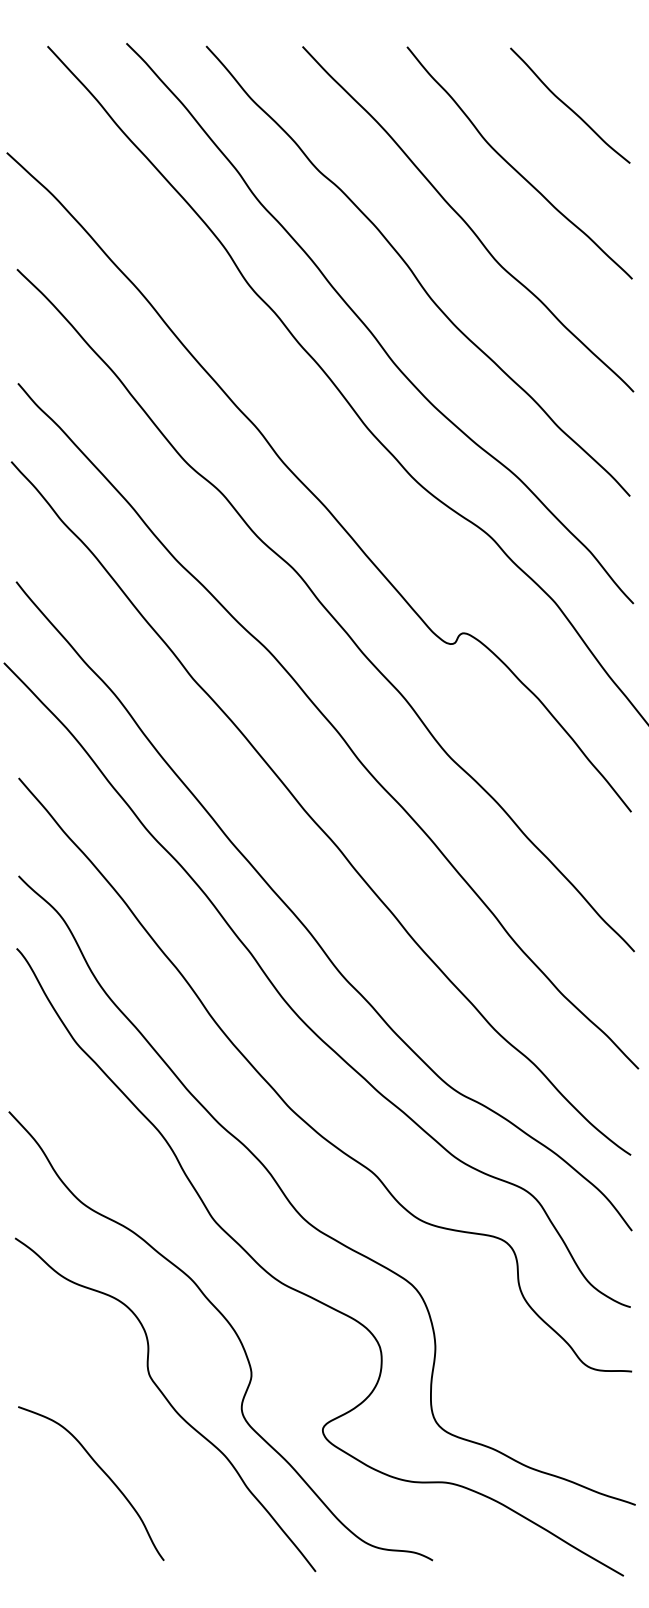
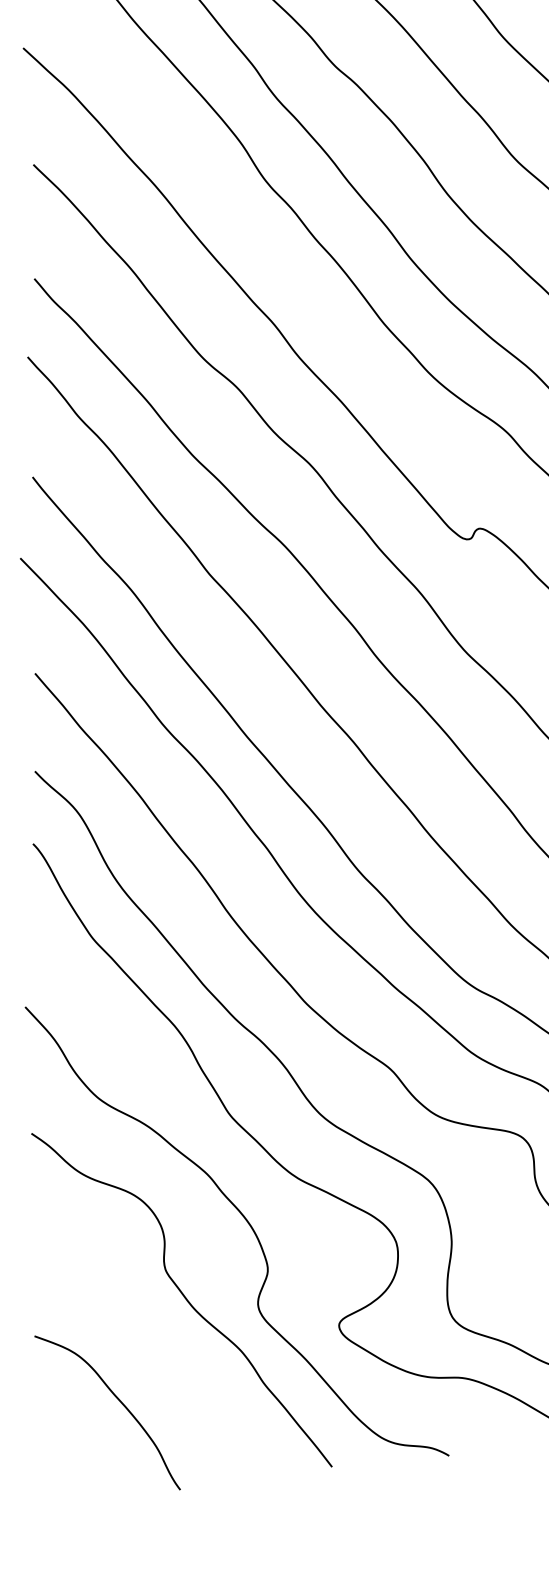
curve: (102, 1471) -> (118, 1400), moved

